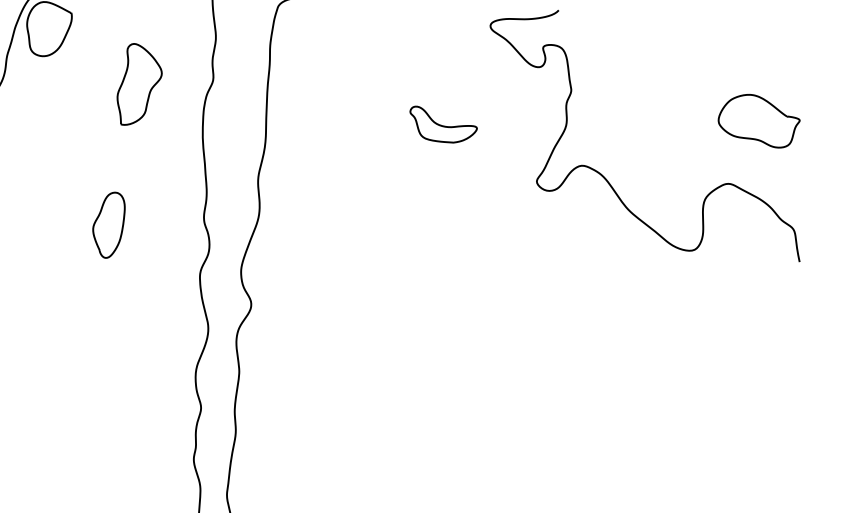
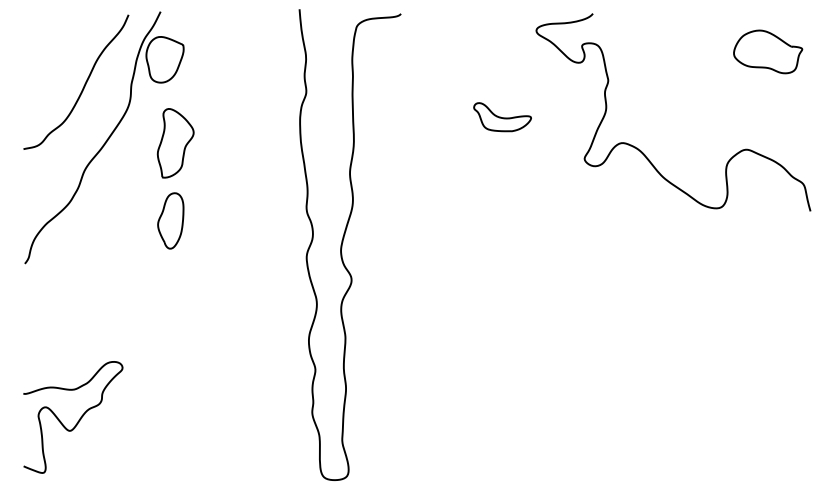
part: (139, 85) -> (175, 143), moved
part: (759, 120) -> (768, 51), moved
part: (108, 224) -> (170, 220), moved

